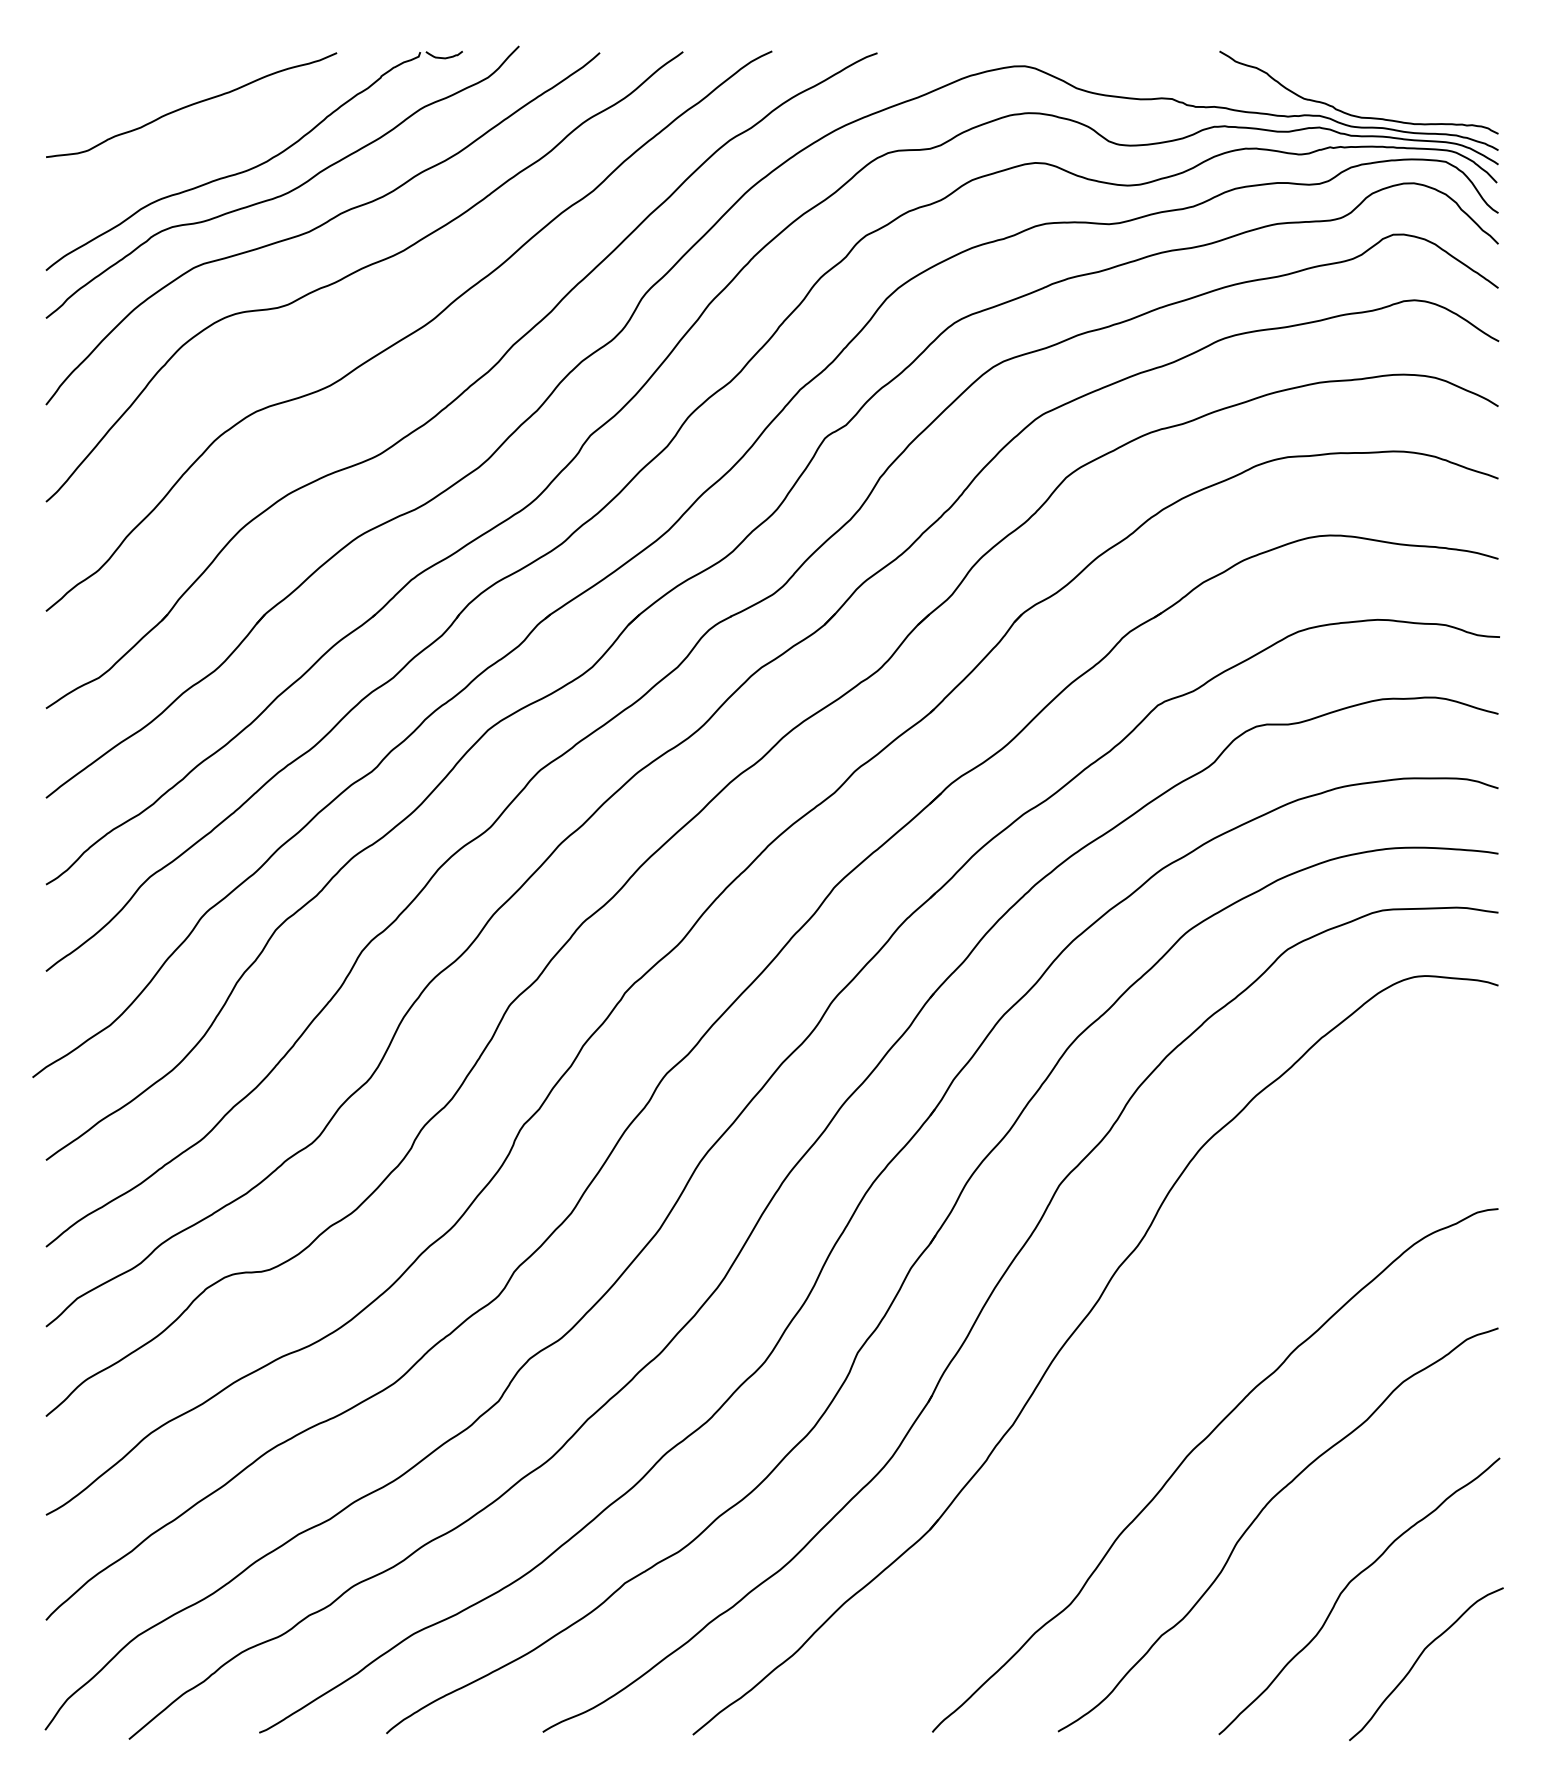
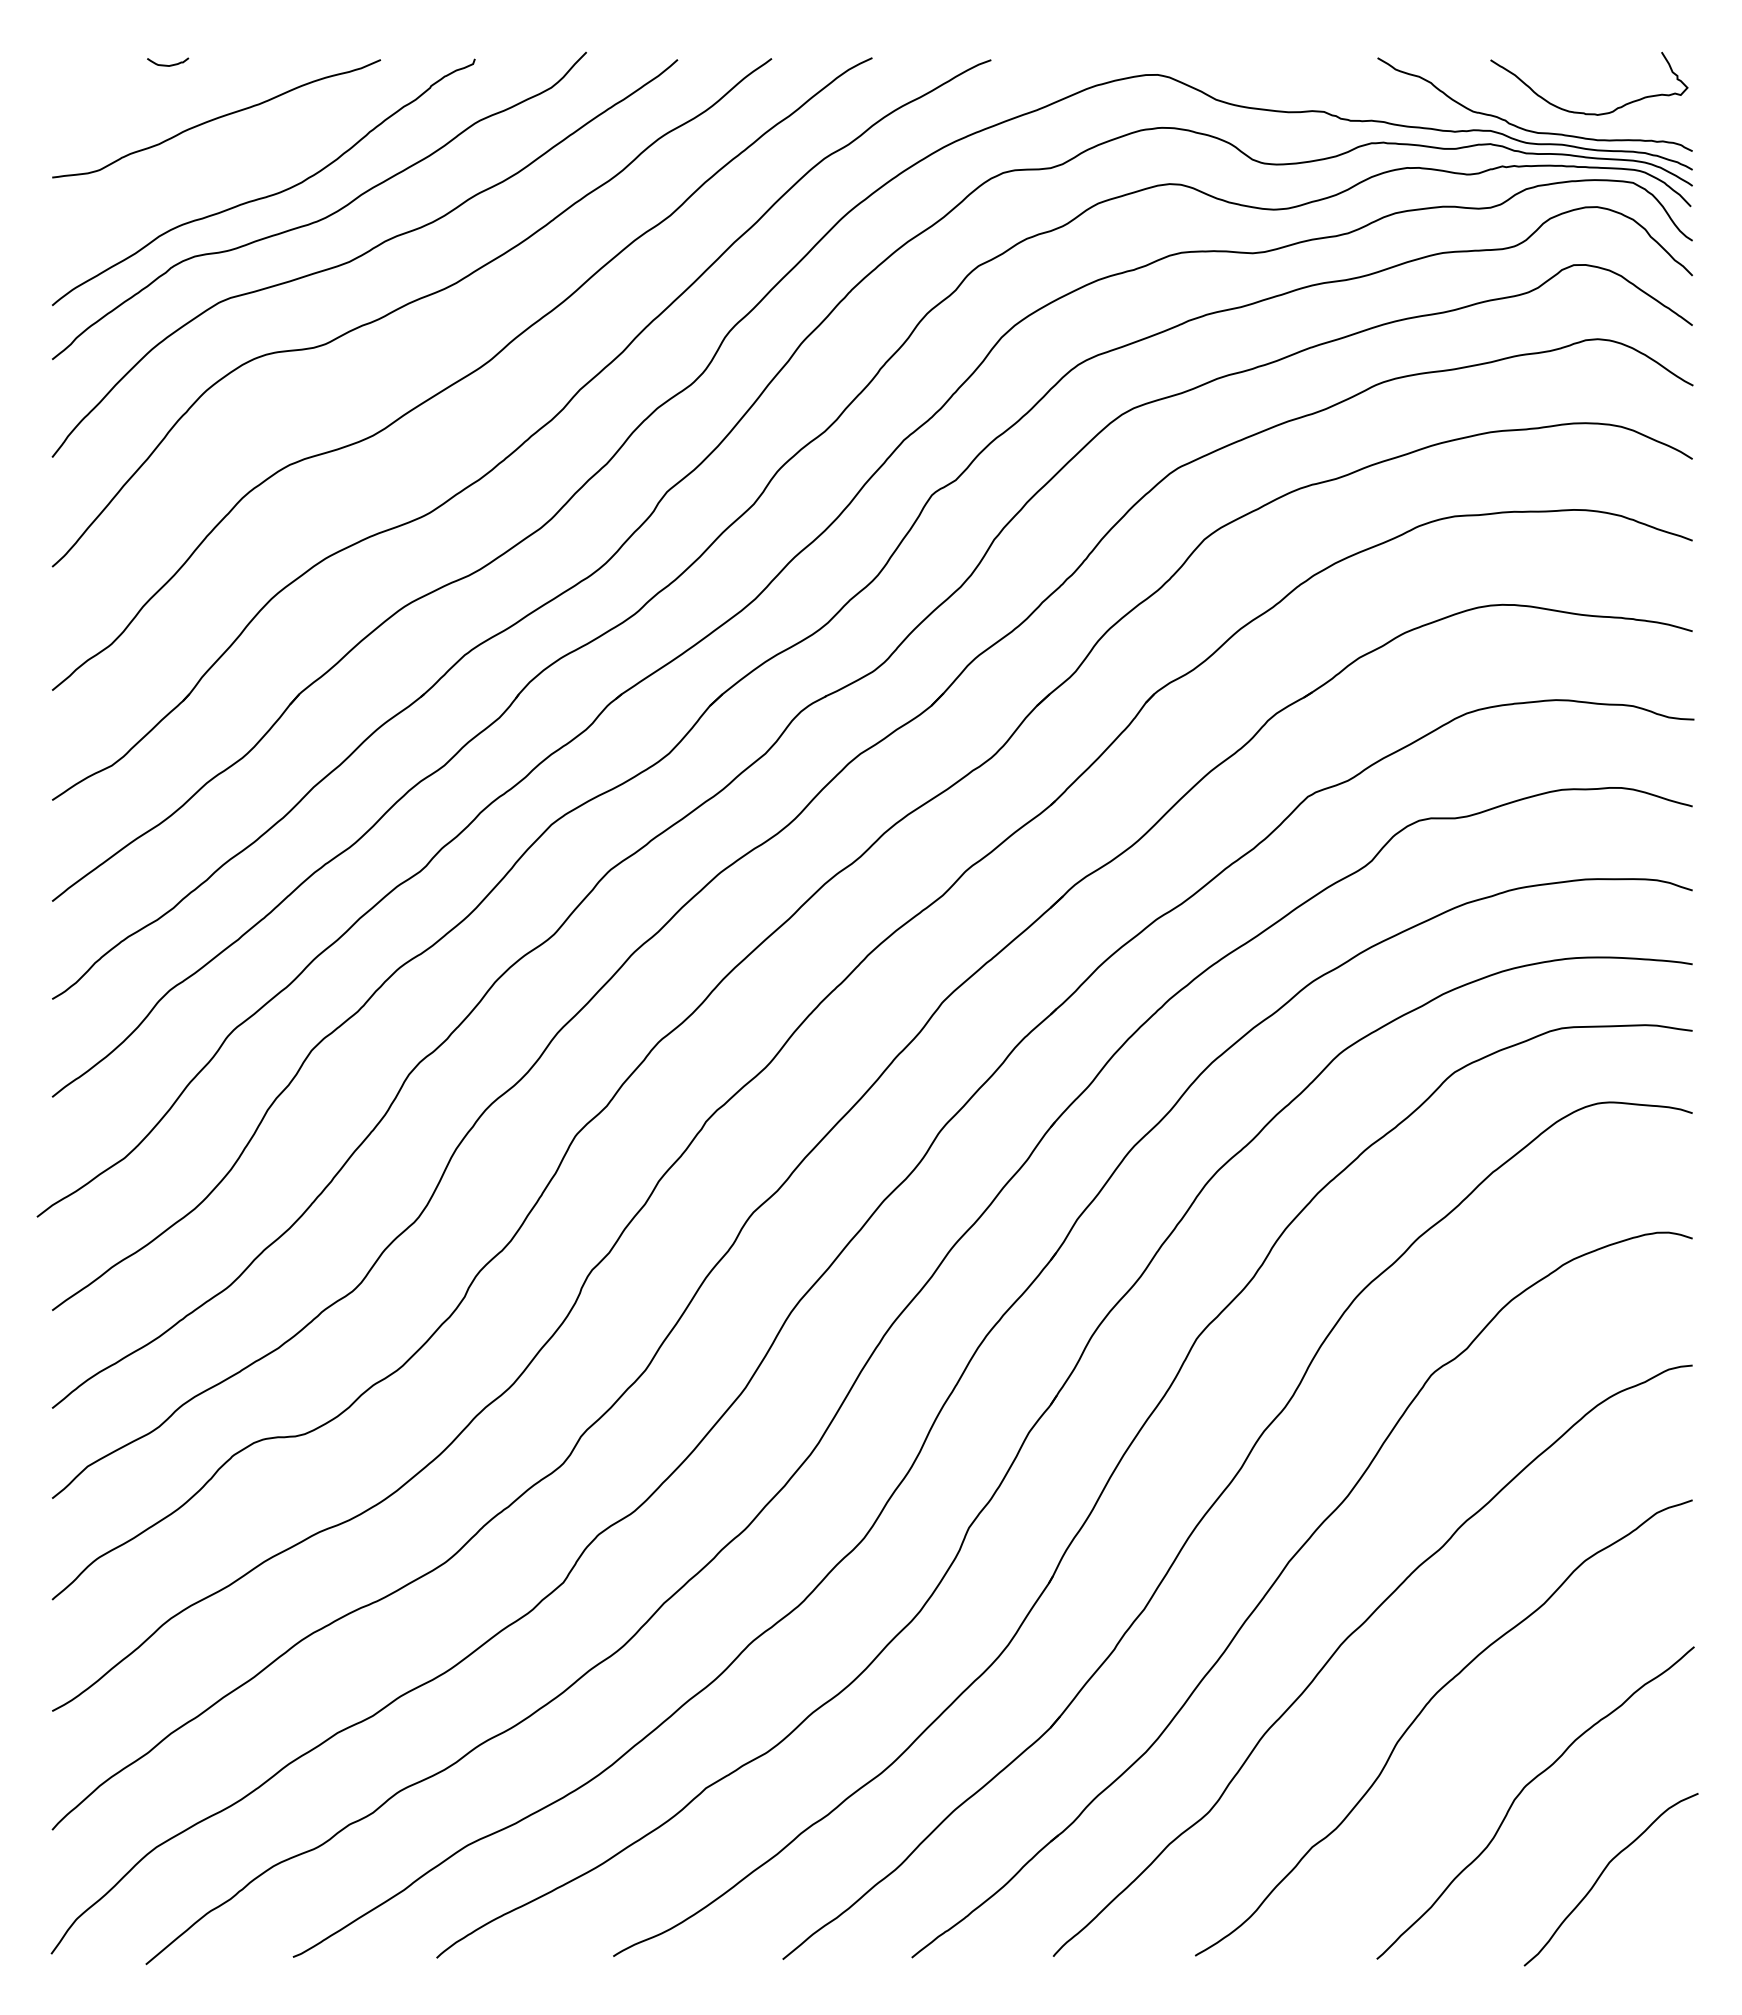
curve: (442, 57) -> (166, 64), moved
curve: (1402, 99) -> (1584, 112), added
part: (1133, 1395) -> (1280, 1576), added

